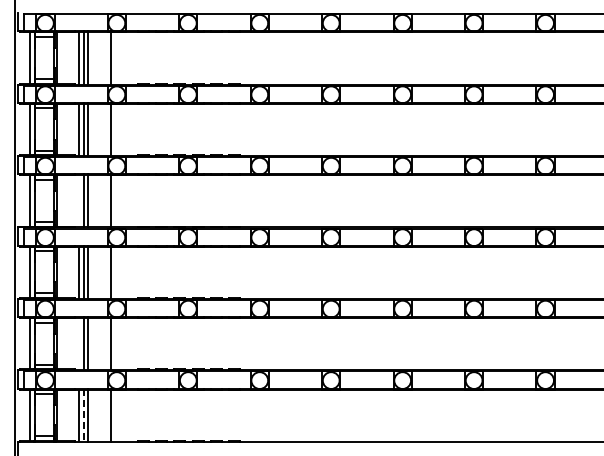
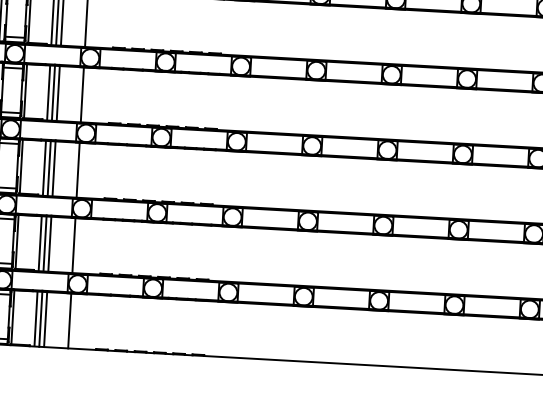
line: (79, 200) -> (48, 92), added
line: (79, 343) -> (40, 242), added
line: (83, 415) -> (40, 319), dashed -> solid

